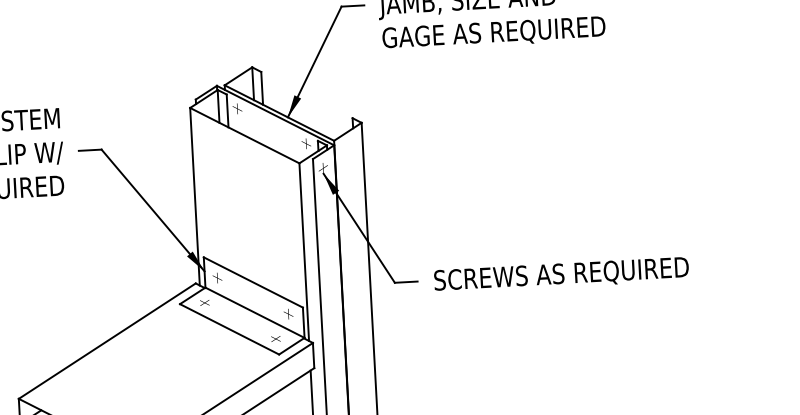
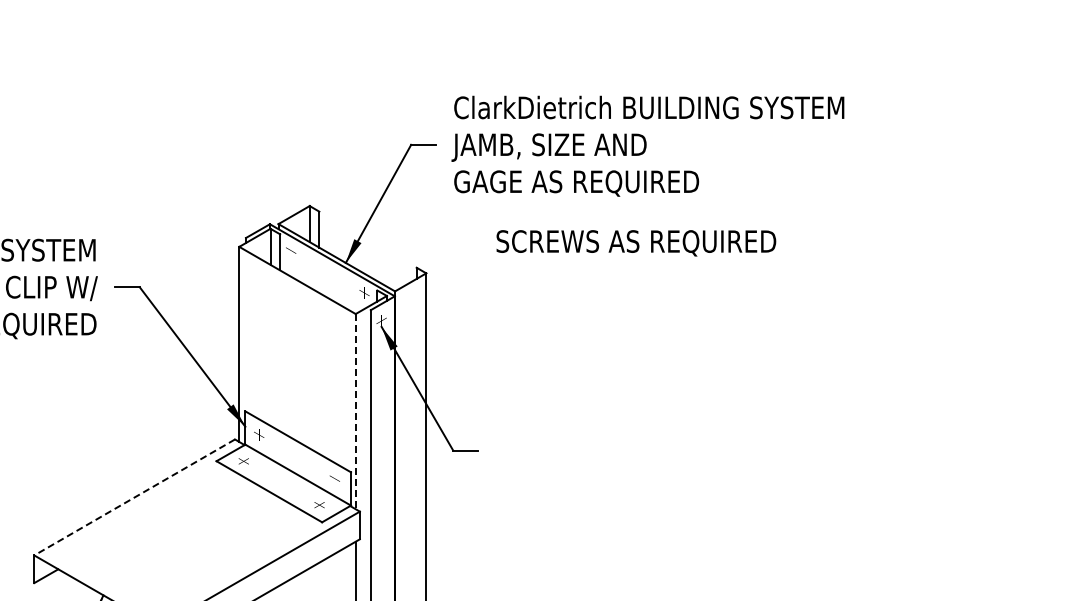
line: (304, 252) -> (355, 411), solid -> dashed
text: (561, 275) -> (636, 243), moved
line: (107, 341) -> (134, 497), solid -> dashed

